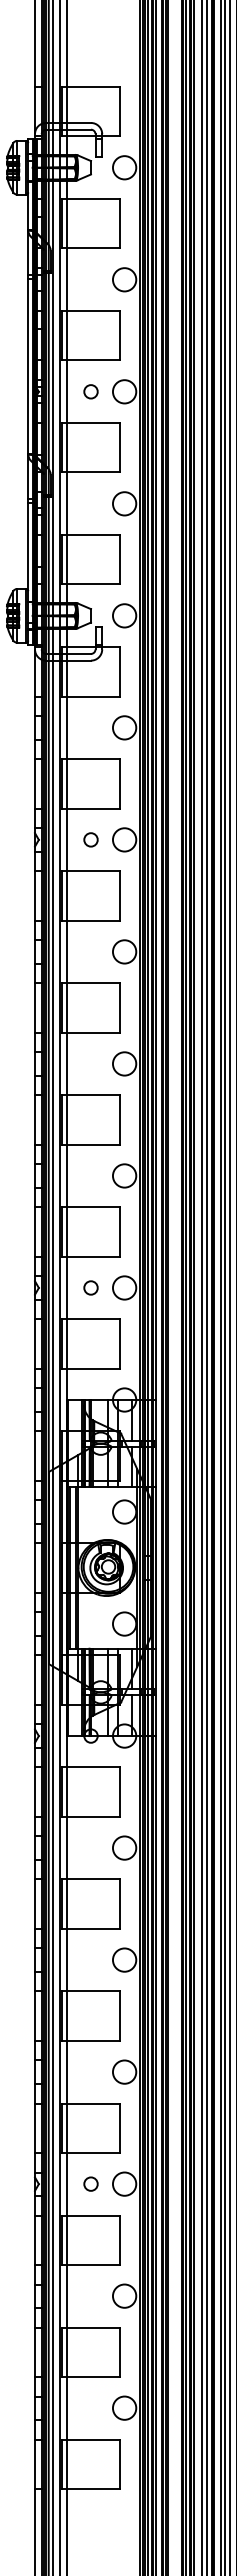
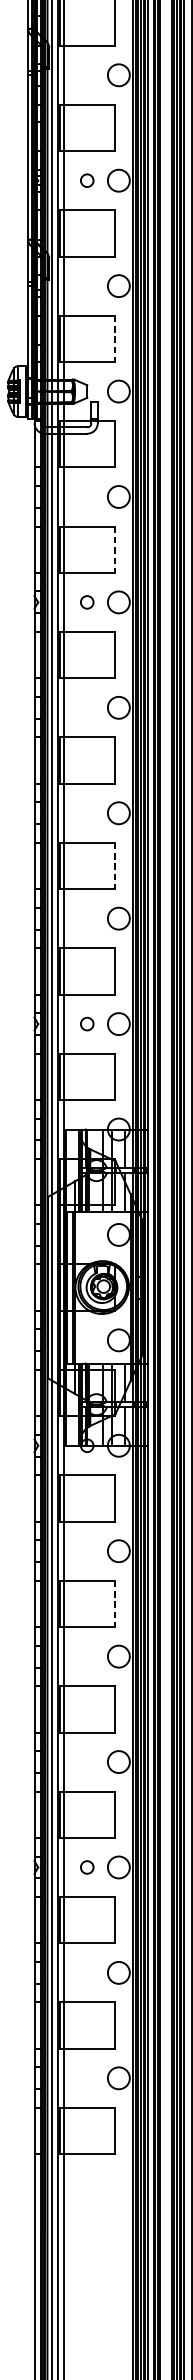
line: (120, 559) -> (114, 338), solid -> dashed
line: (120, 783) -> (114, 549), solid -> dashed
line: (120, 1119) -> (114, 865), solid -> dashed
line: (120, 1904) -> (114, 1604), solid -> dashed

